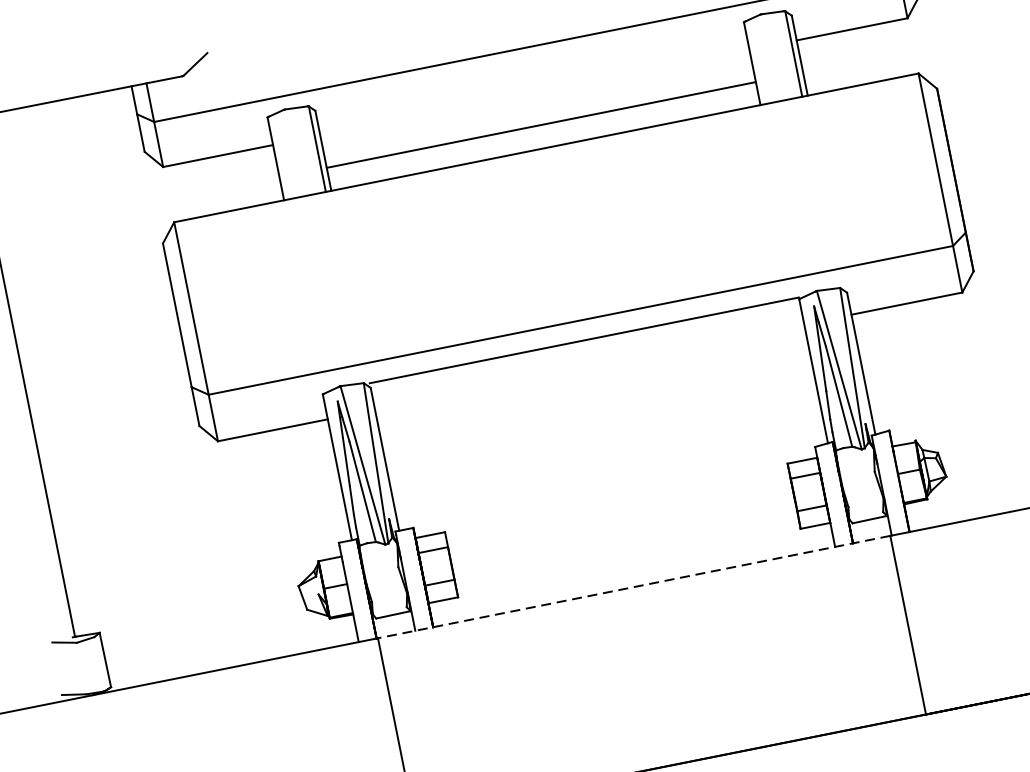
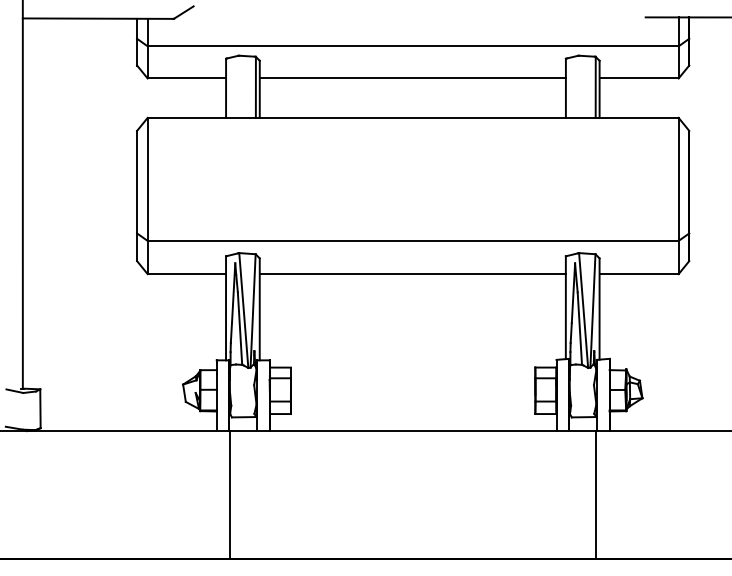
line: (540, 125) -> (412, 78), moved
line: (584, 340) -> (412, 274), moved
line: (634, 587) -> (413, 431), dashed -> solid

